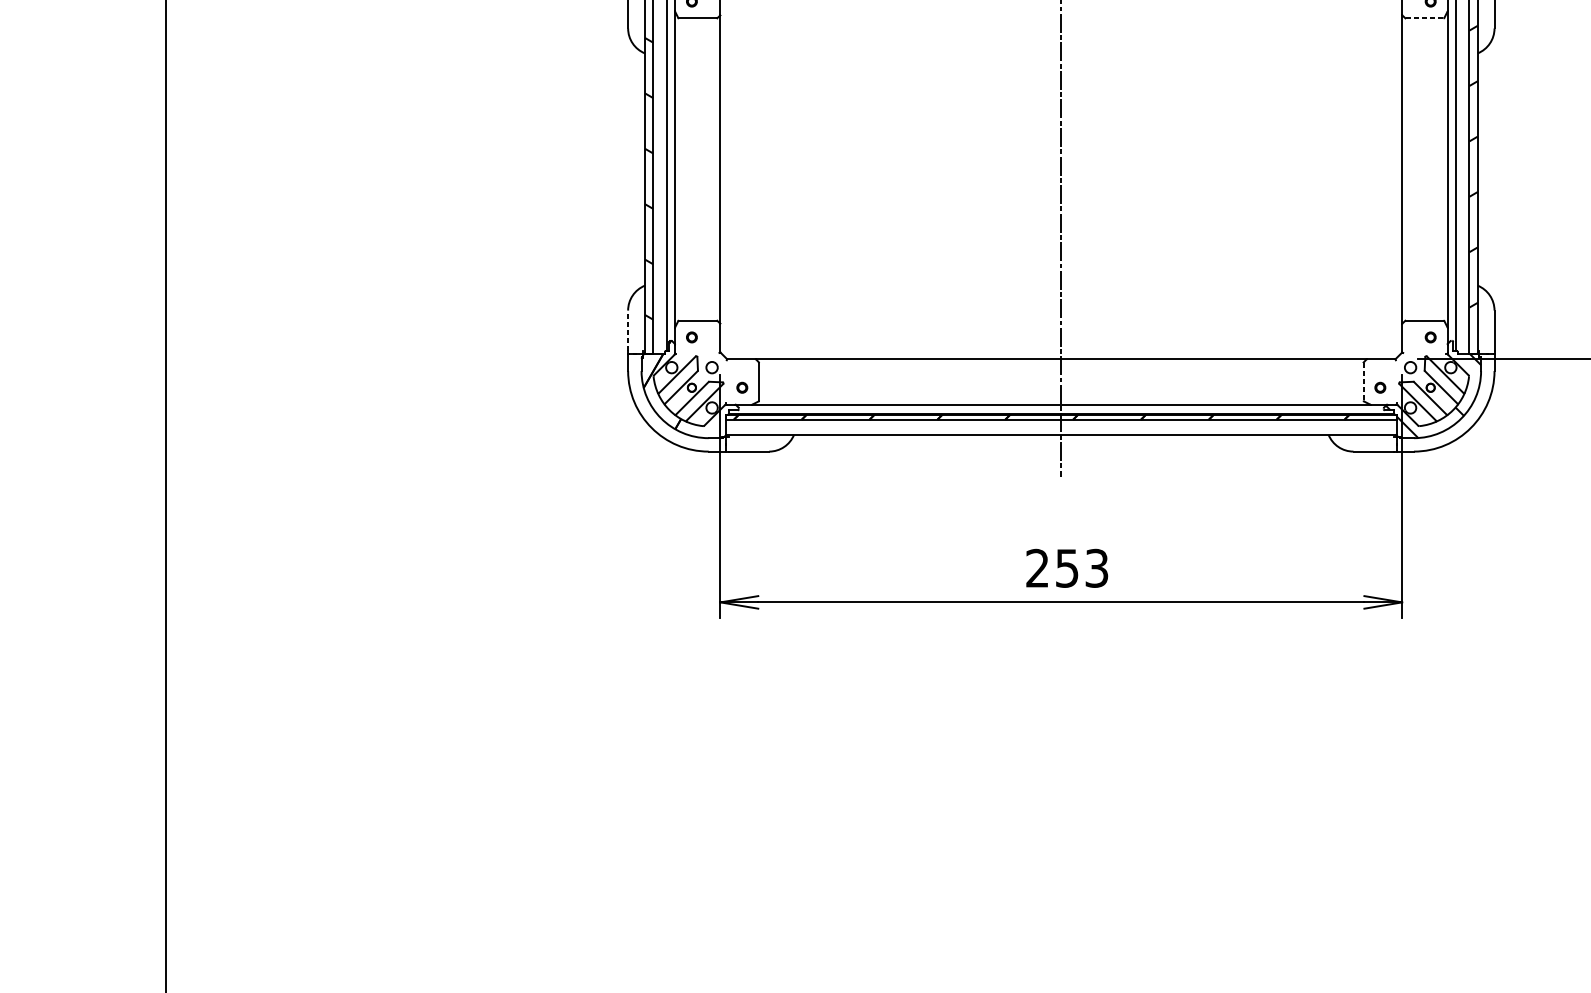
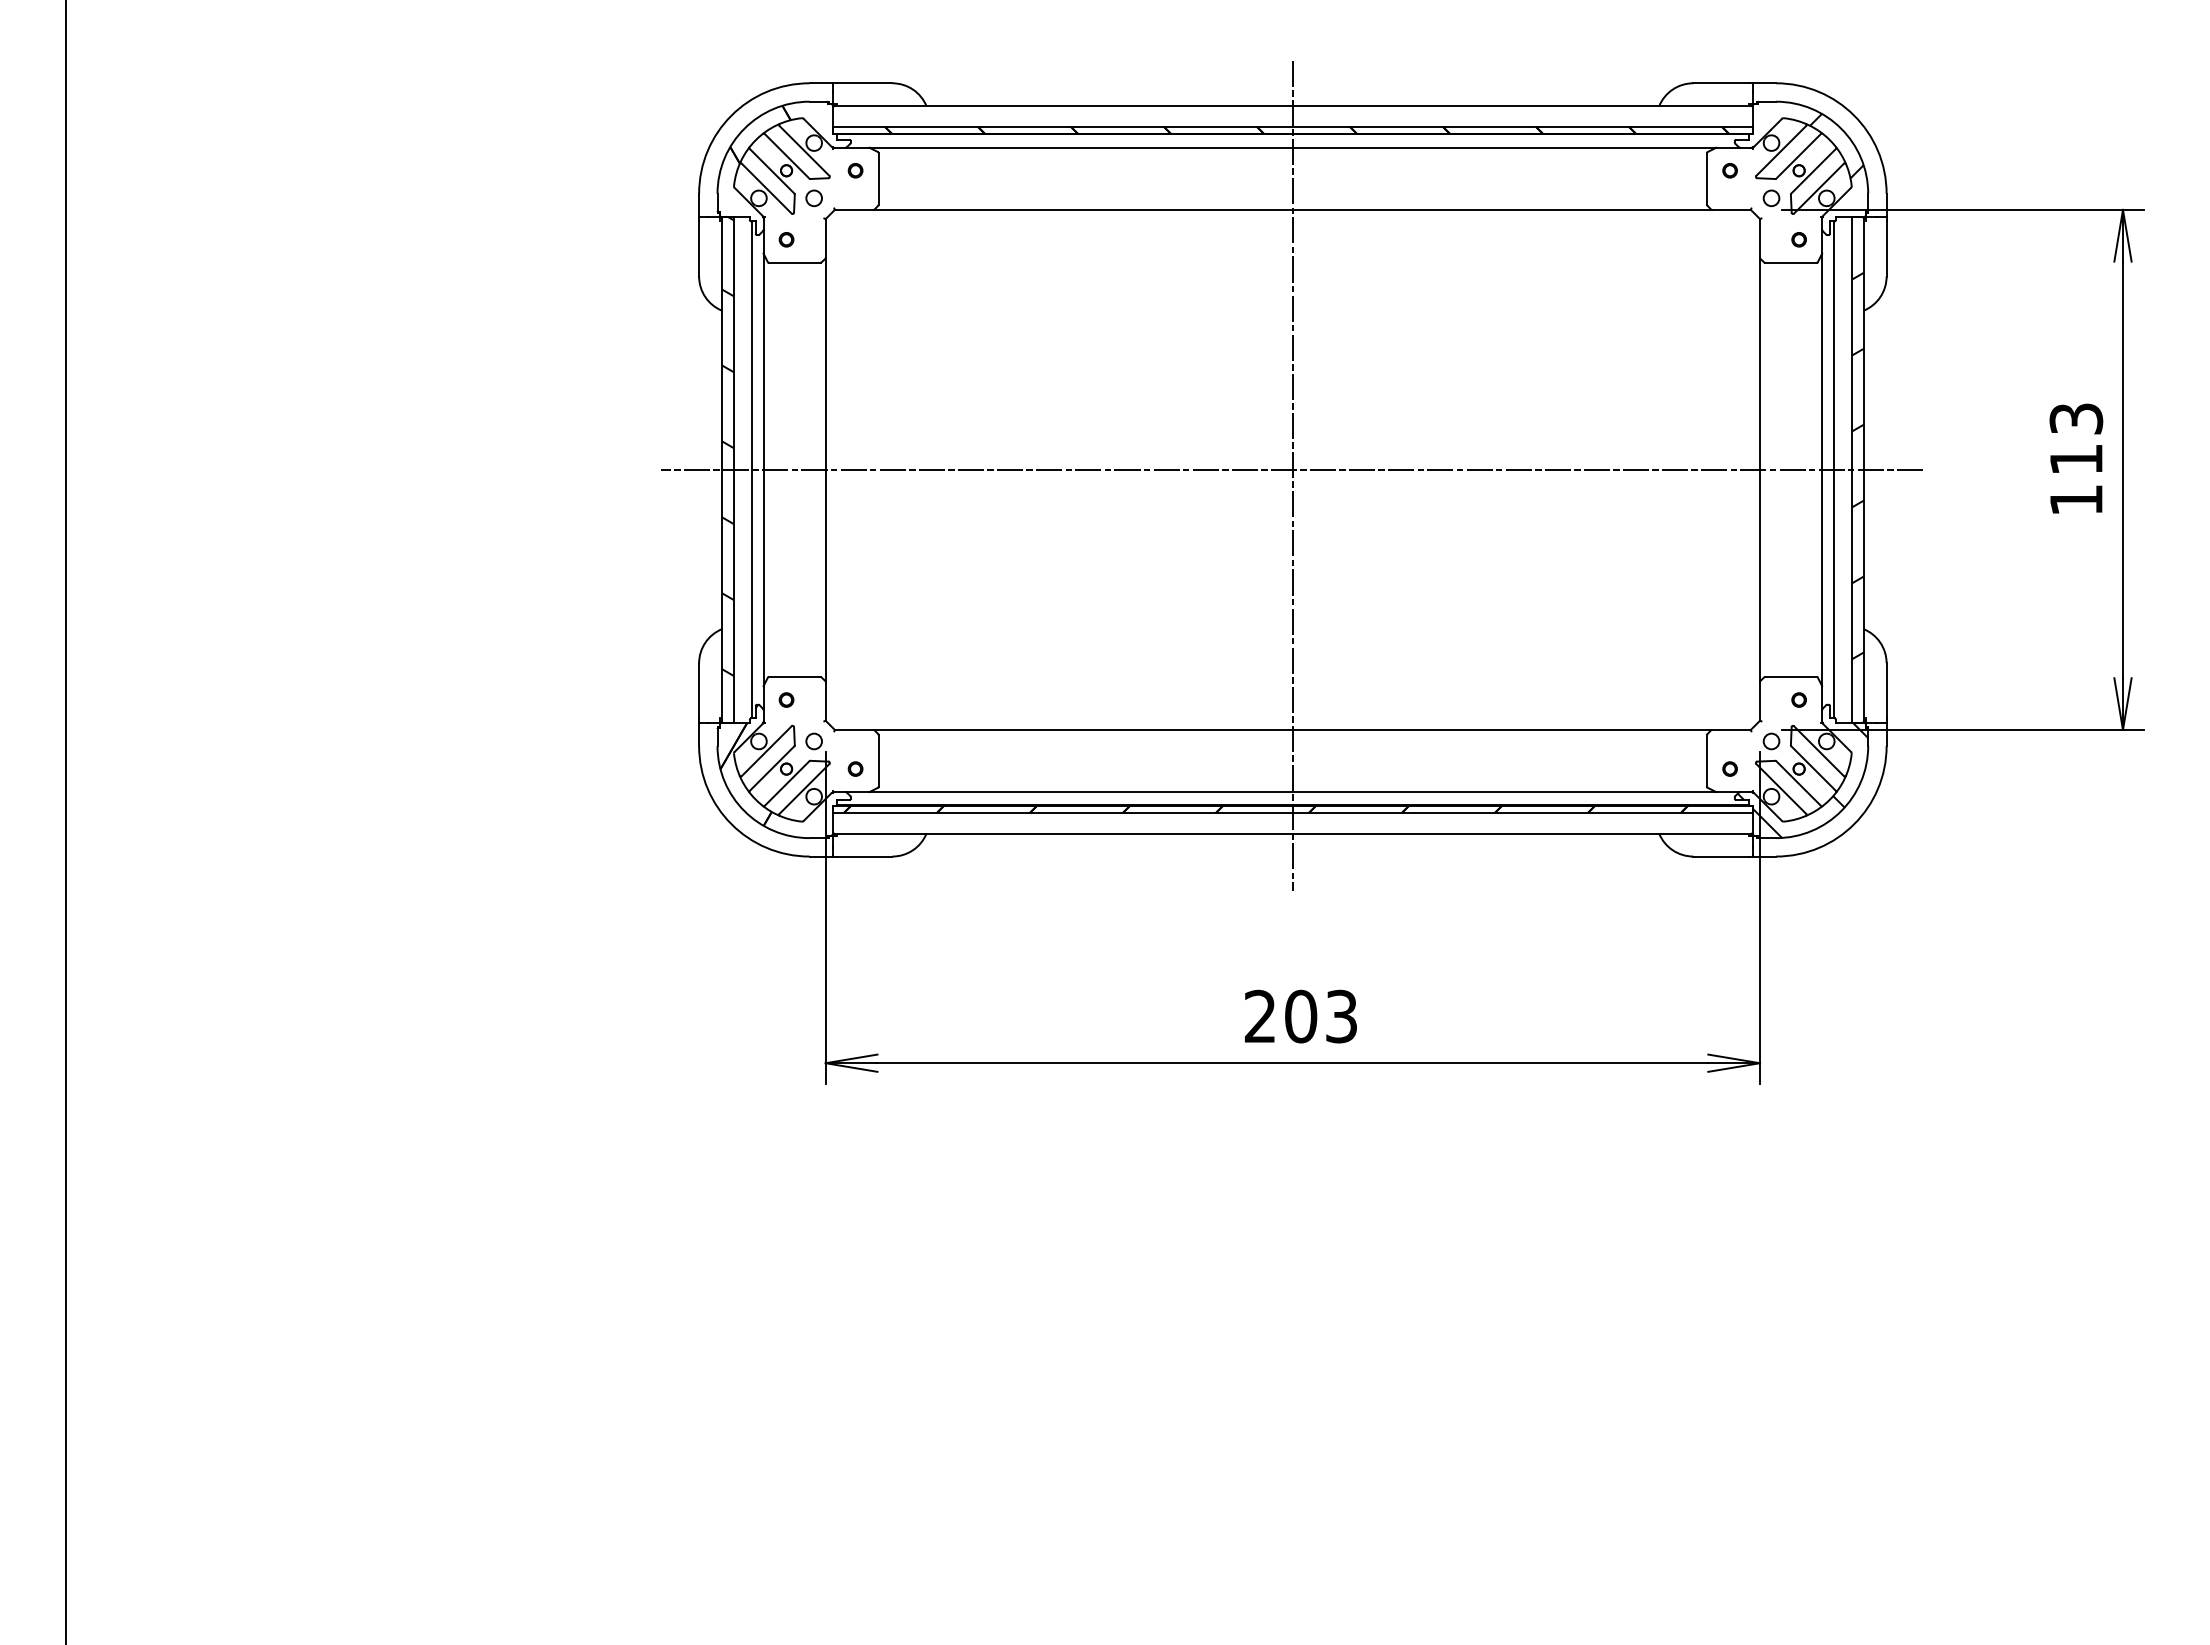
line: (1424, 18) -> (1790, 262), dashed -> solid
line: (1060, 169) -> (1291, 469), added
line: (628, 330) -> (699, 690), dashed -> solid
line: (1363, 381) -> (1707, 760), dashed -> solid
text: (1067, 568) -> (1301, 1016), 253 -> 203

